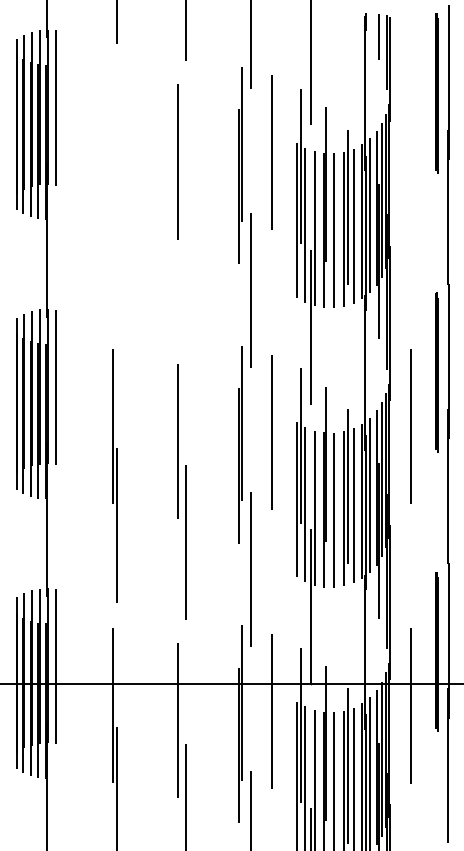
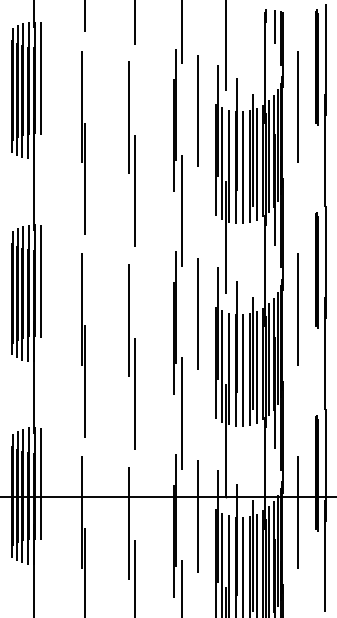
line: (409, 146) -> (297, 106), added
part: (114, 196) -> (83, 142), added
line: (185, 262) -> (134, 190), added

